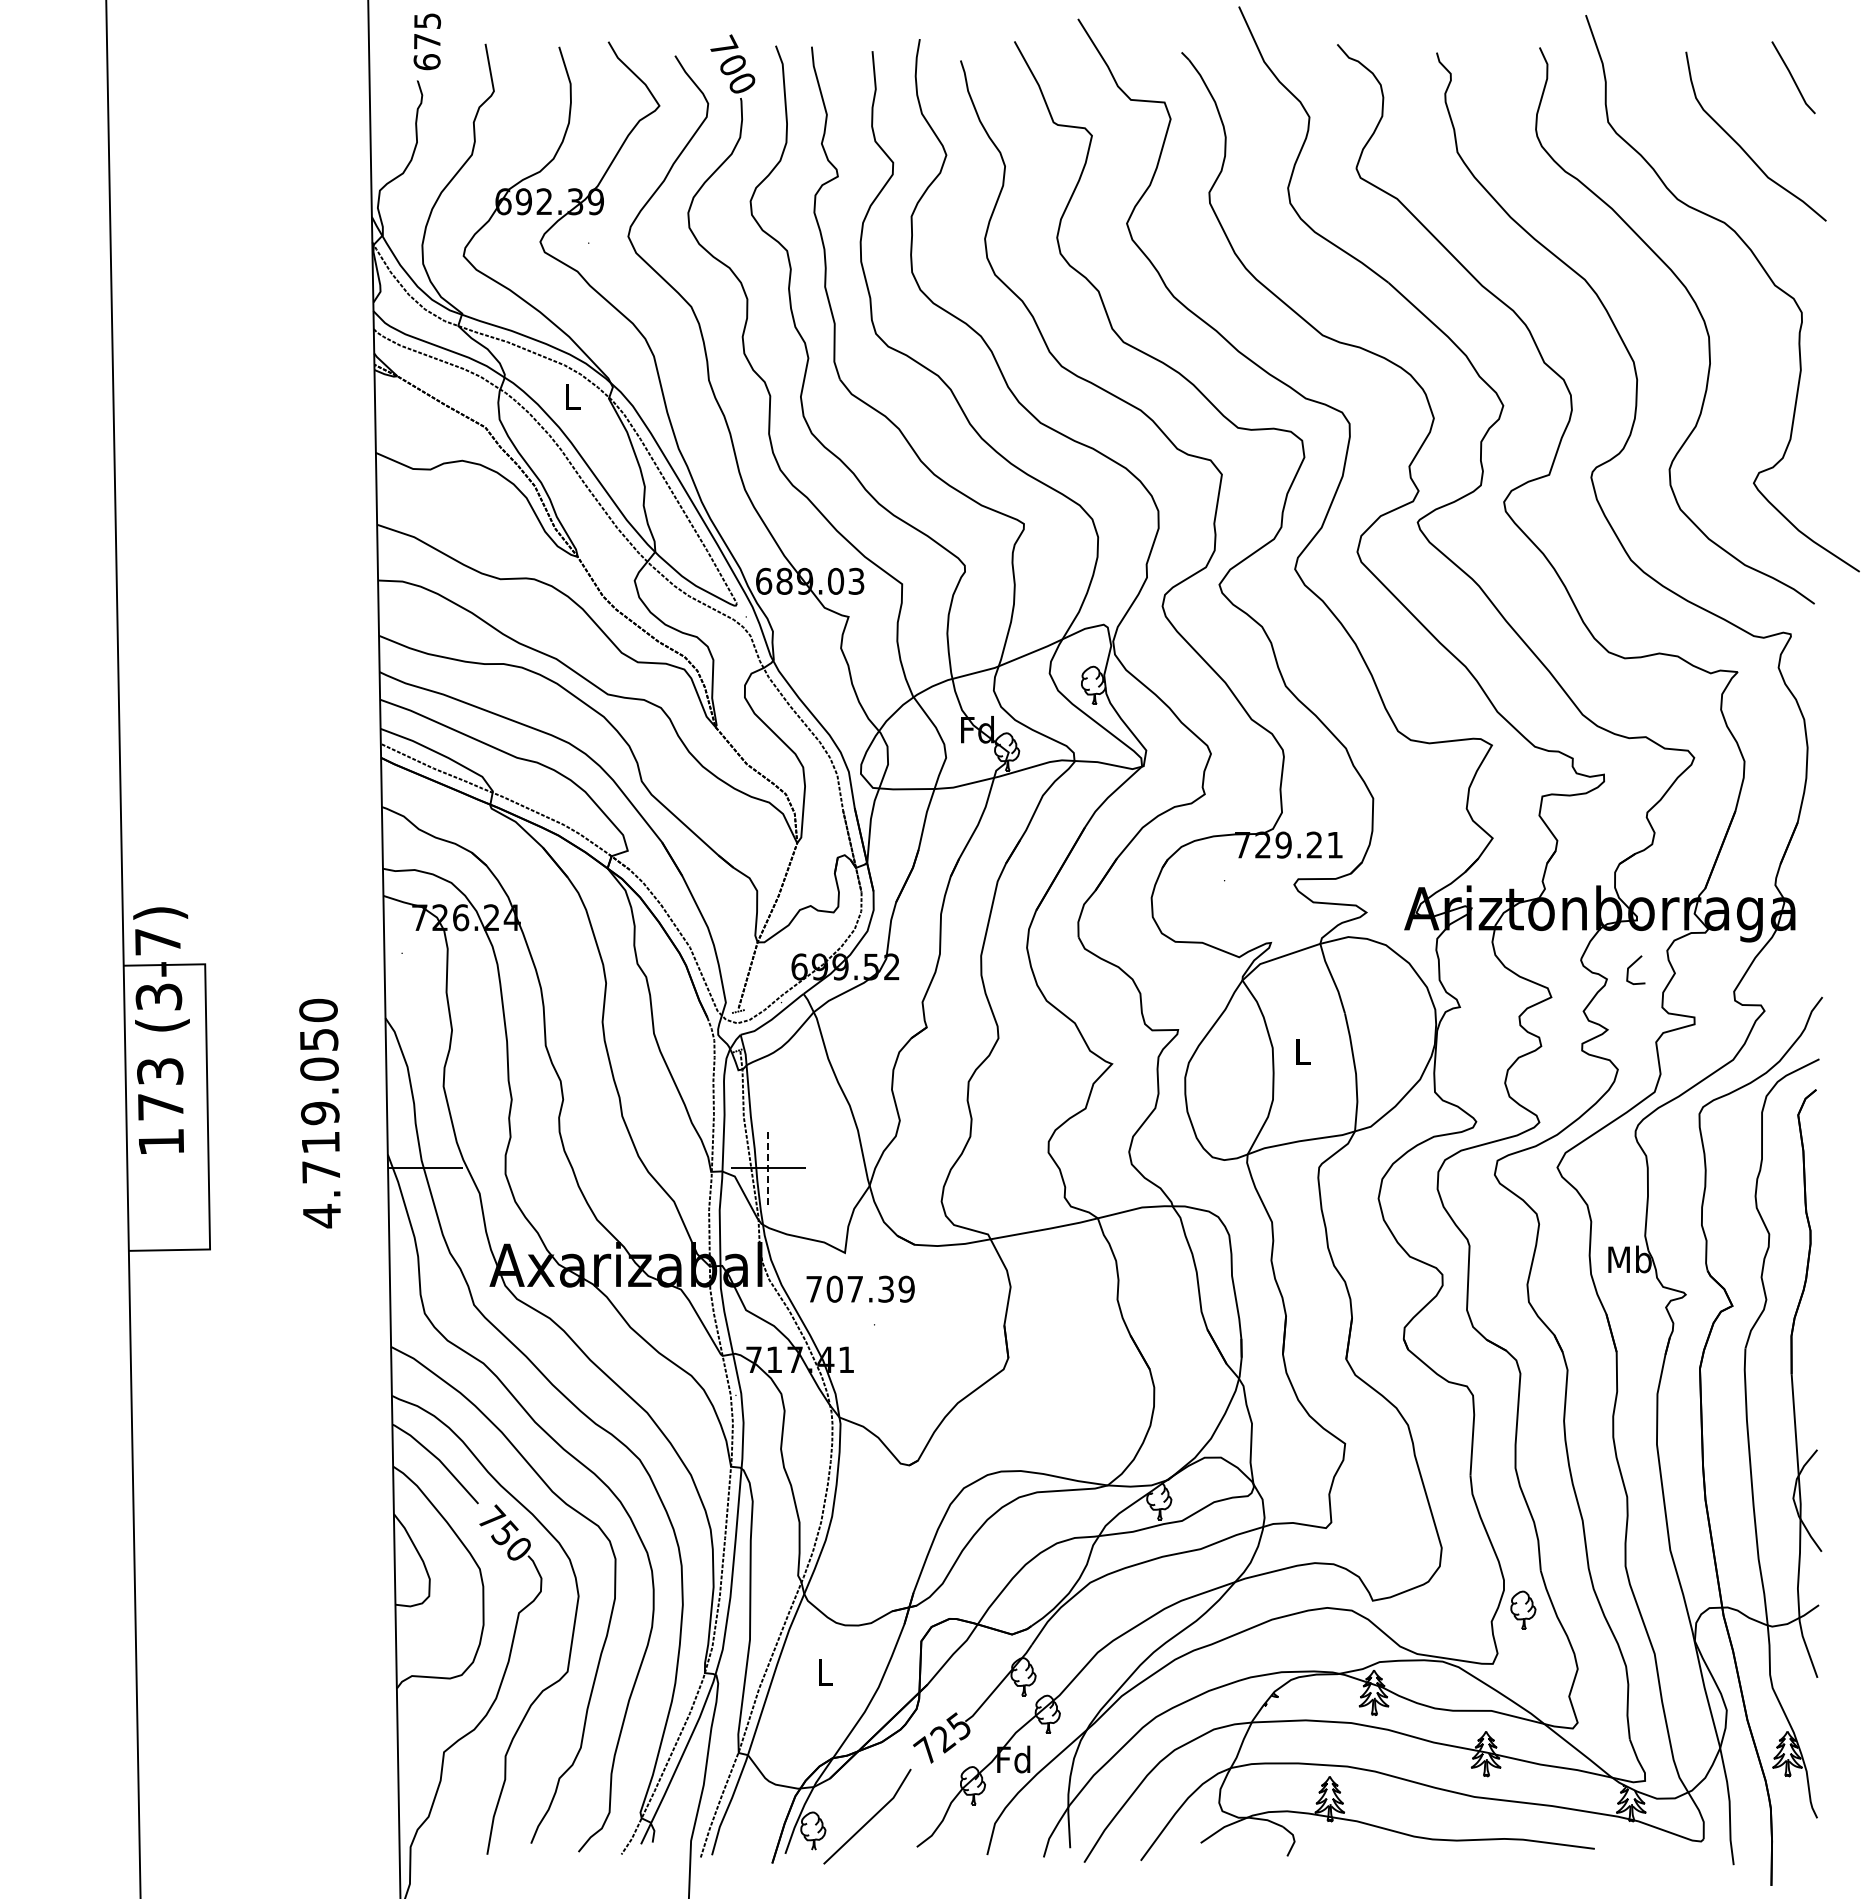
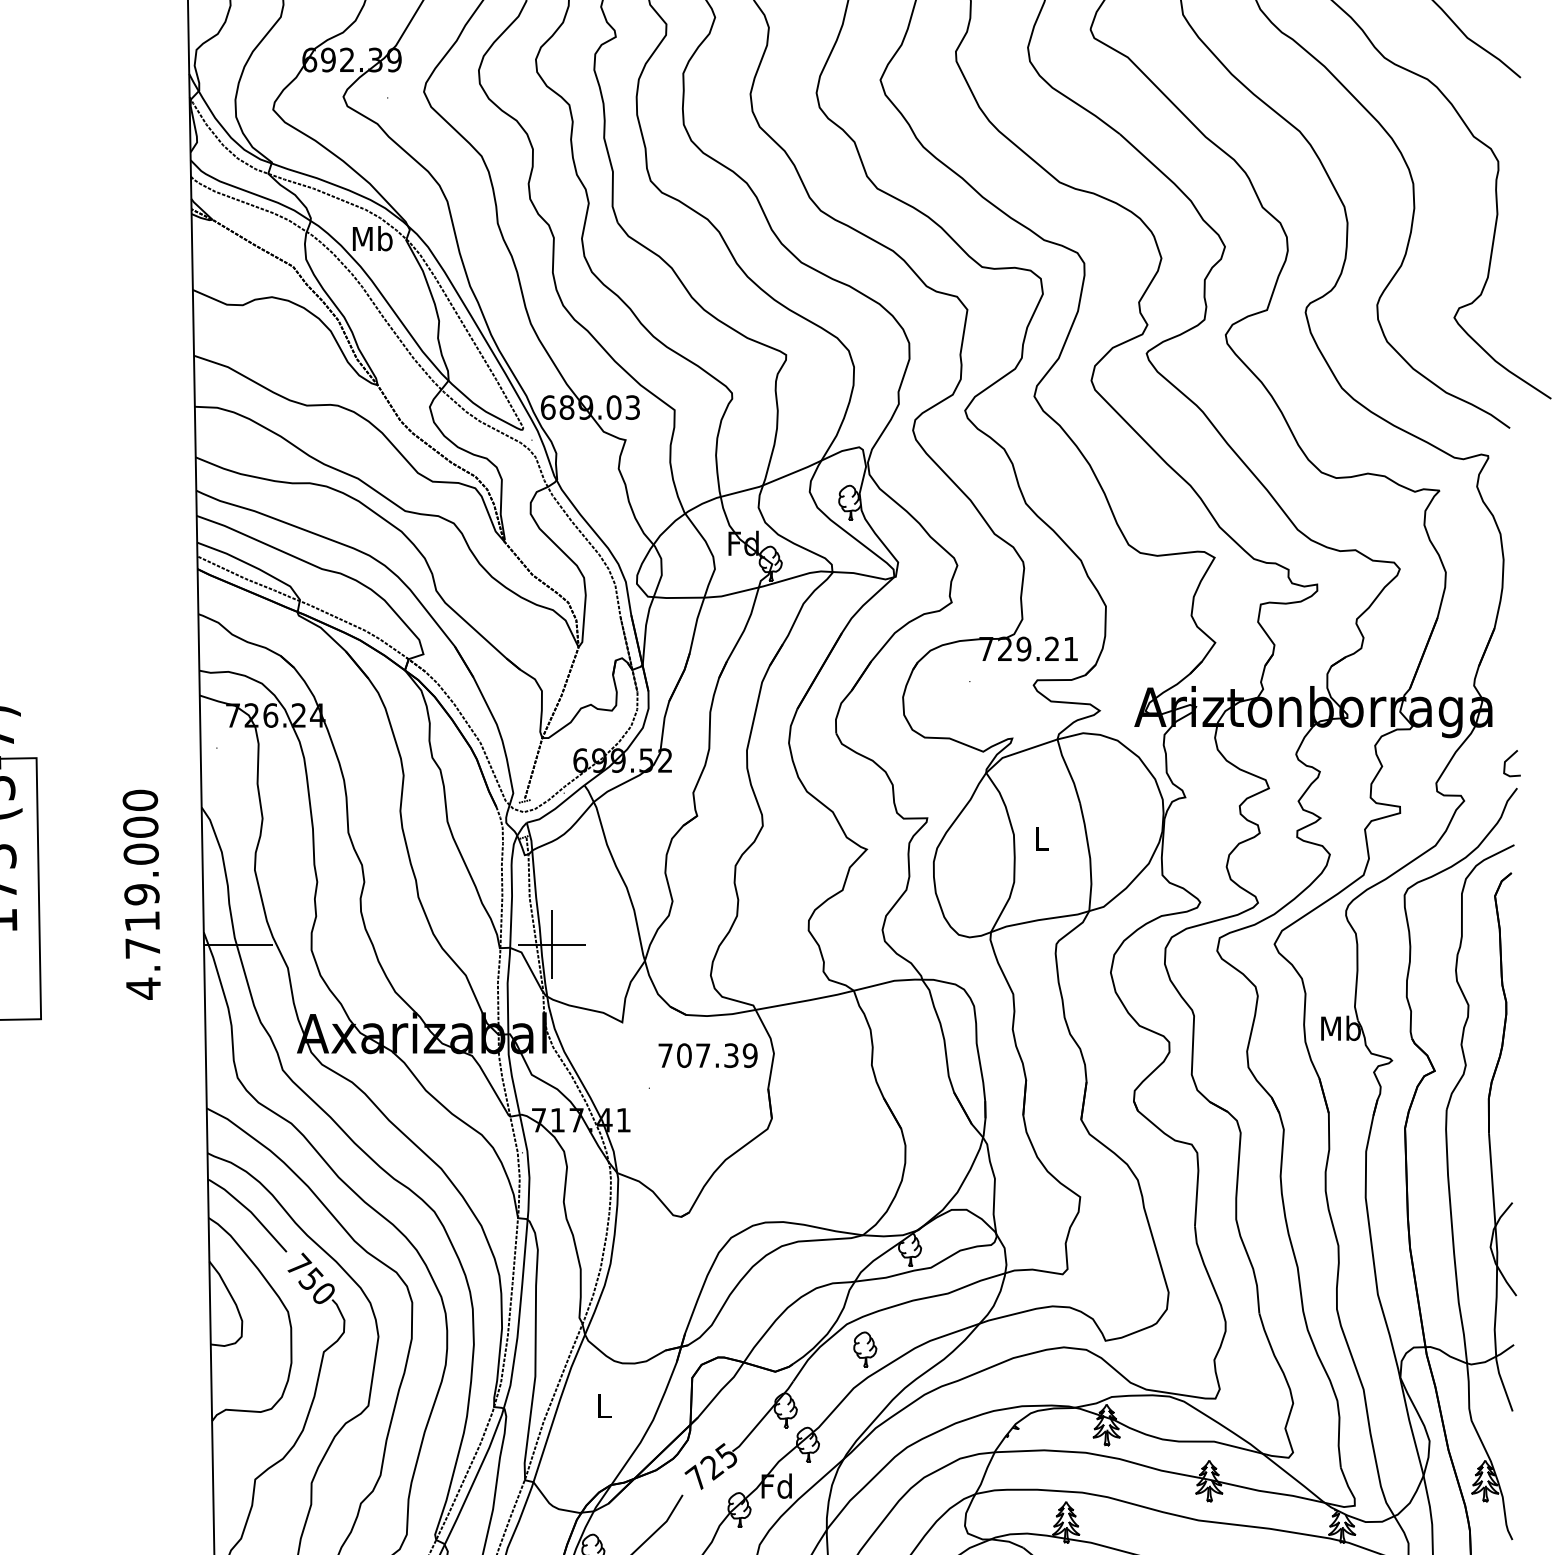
text: (572, 396) -> (372, 238), L -> Mb
line: (1632, 965) -> (1509, 759), moved
text: (318, 1039) -> (140, 827), 4.719.050 -> 4.719.000
line: (768, 1167) -> (552, 944), dashed -> solid
text: (860, 1288) -> (707, 1054), moved
part: (1523, 1609) -> (865, 1348), moved

